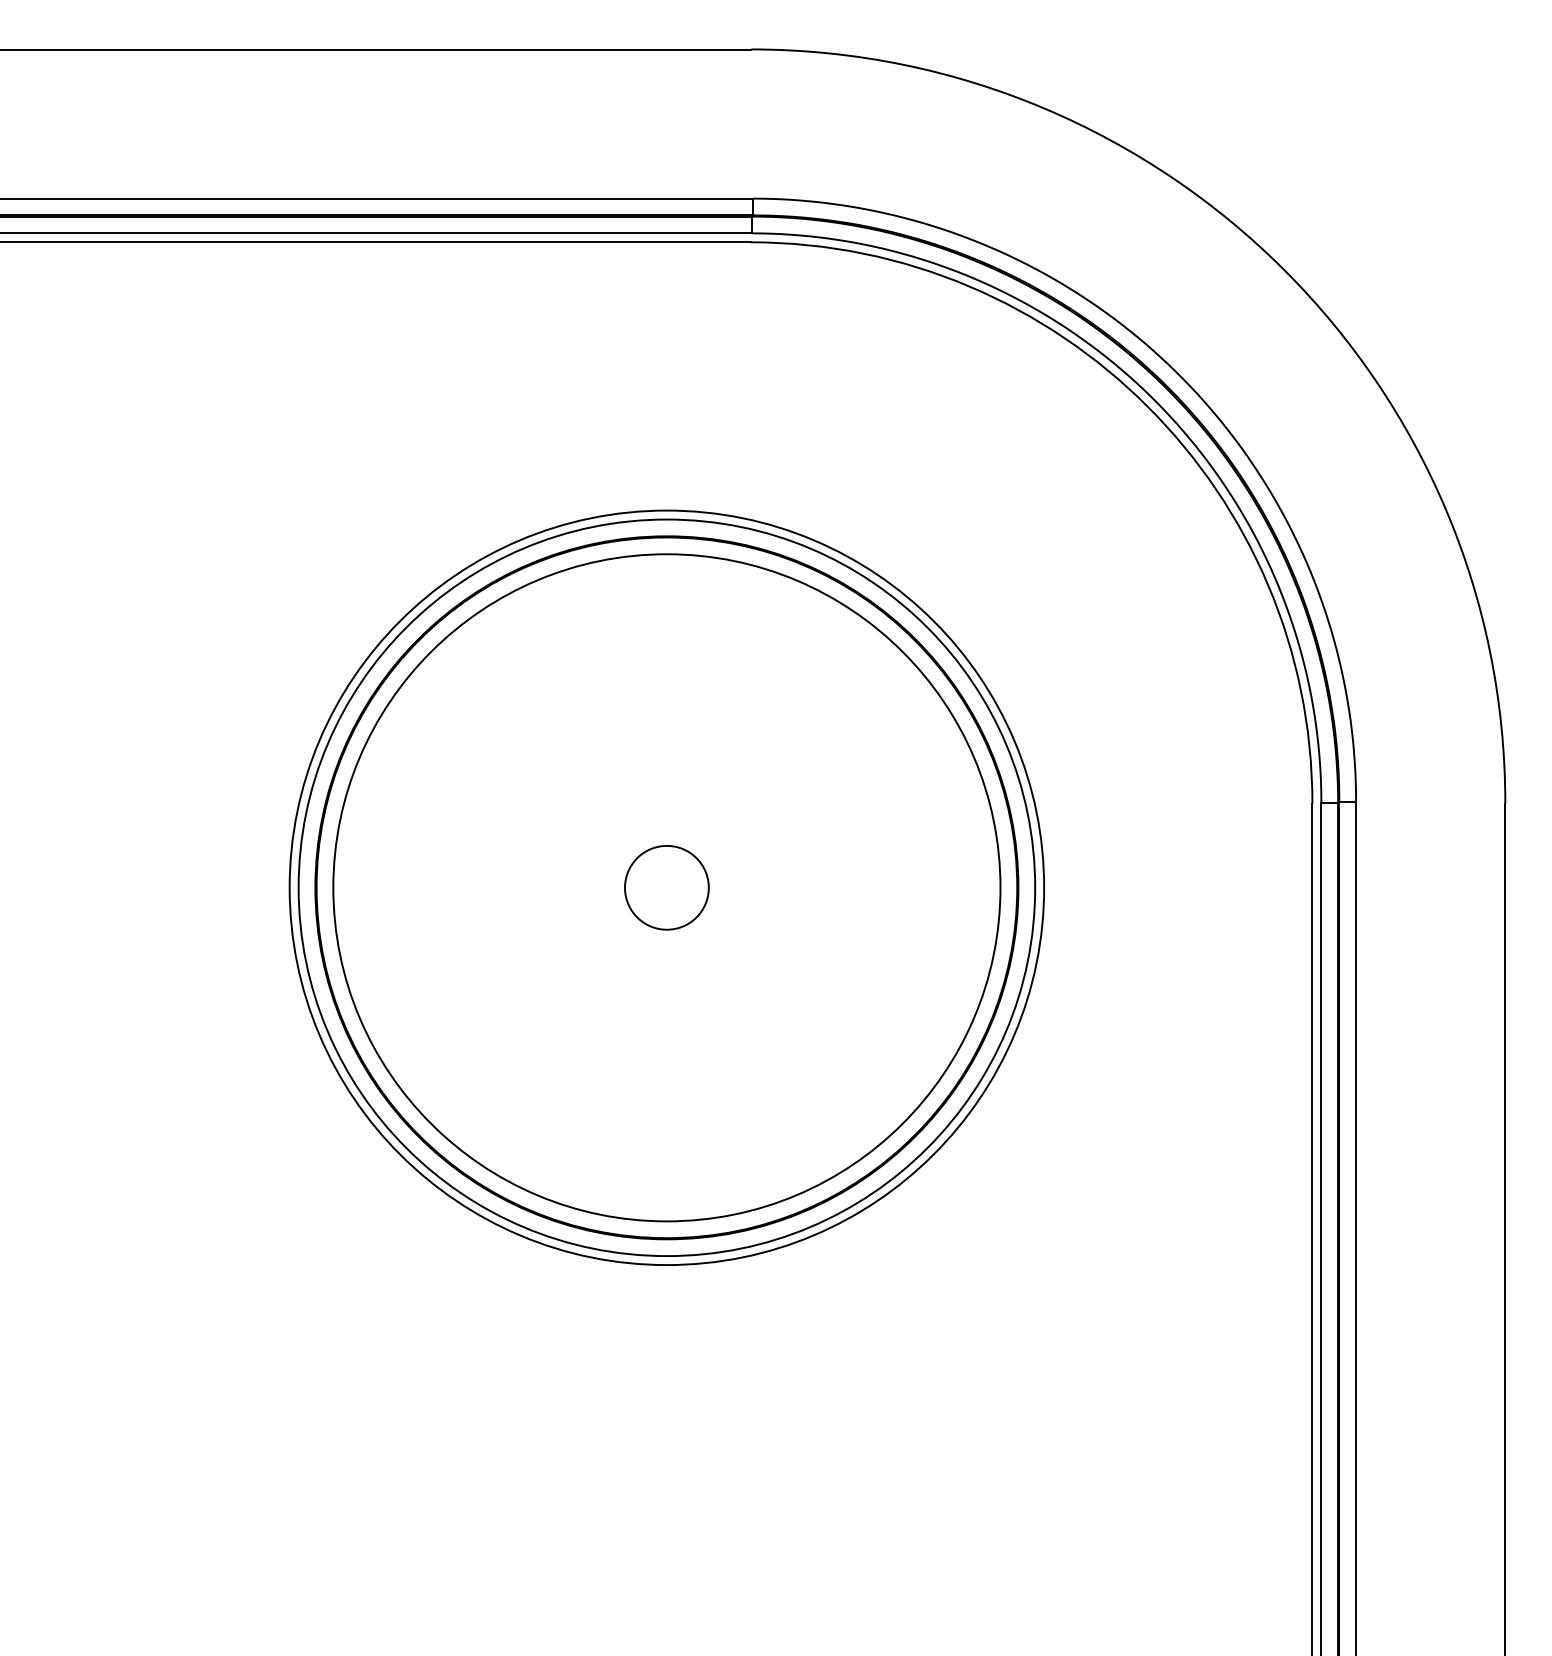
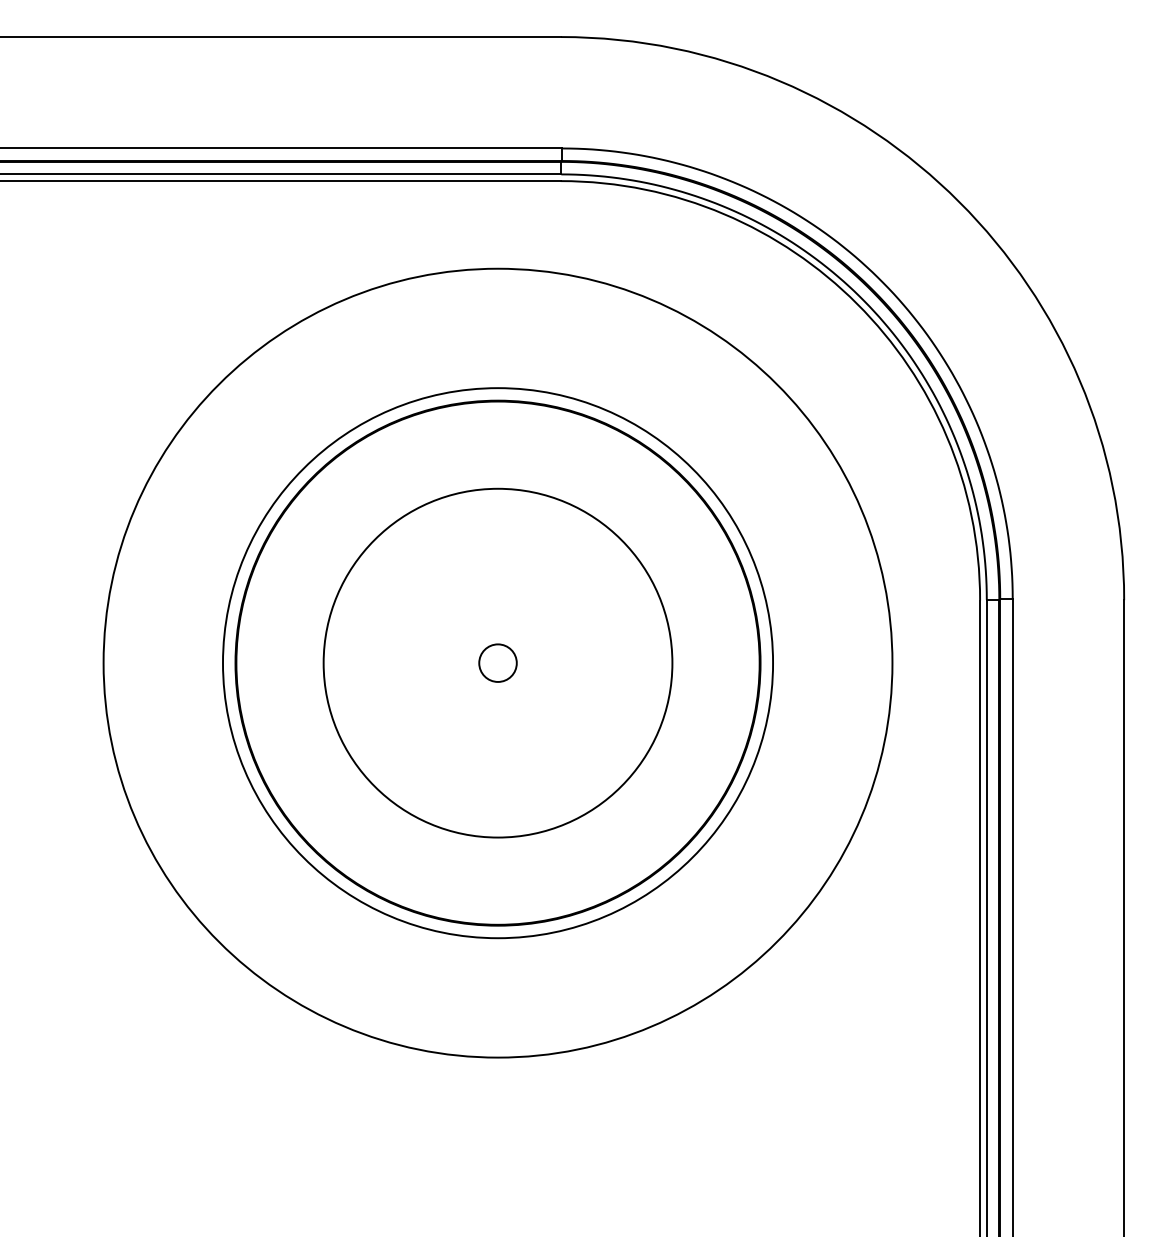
circle: (666, 886) -> (497, 662), size x0.6
circle: (666, 886) -> (497, 662), size x1.4
circle: (666, 888) -> (497, 663), size x0.7

